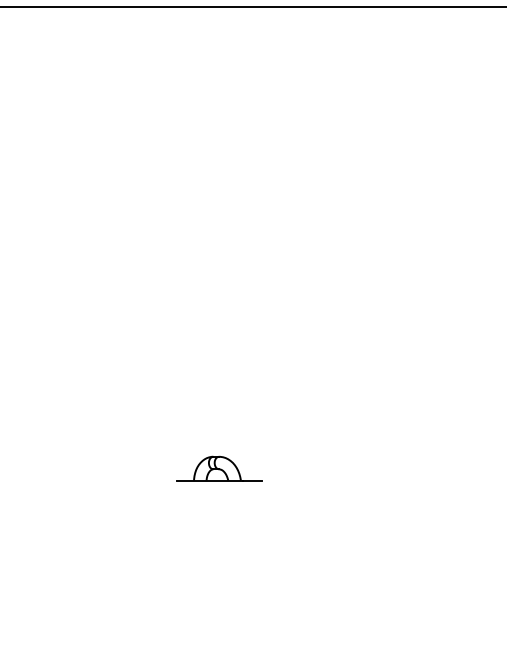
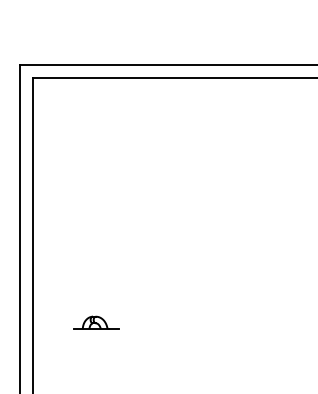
part: (219, 467) -> (96, 322), moved

